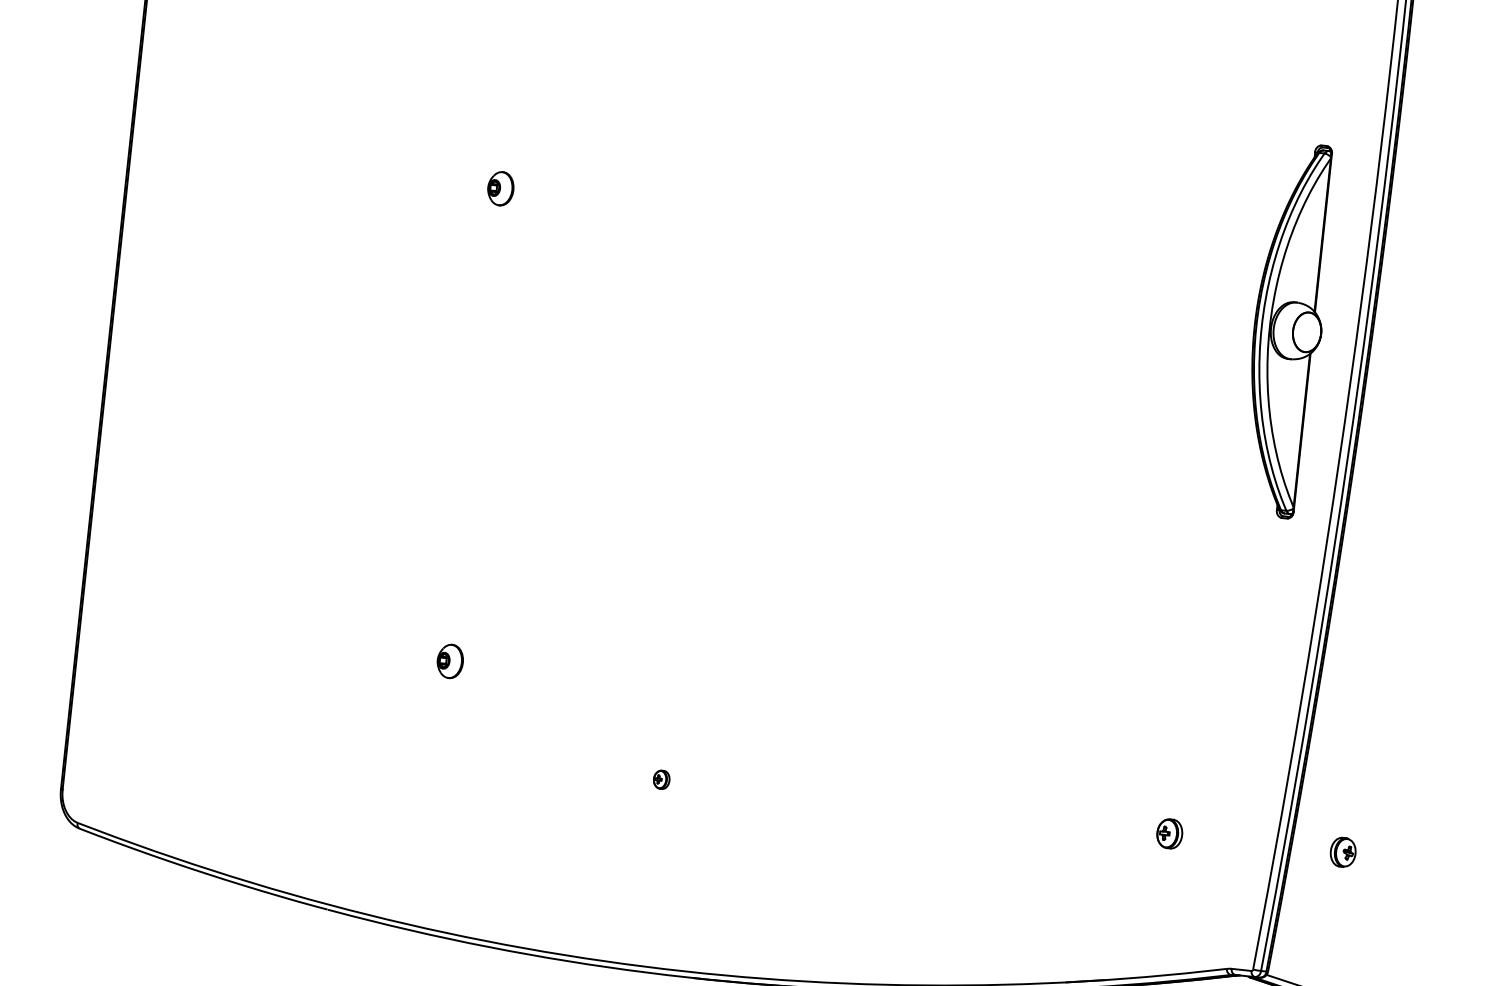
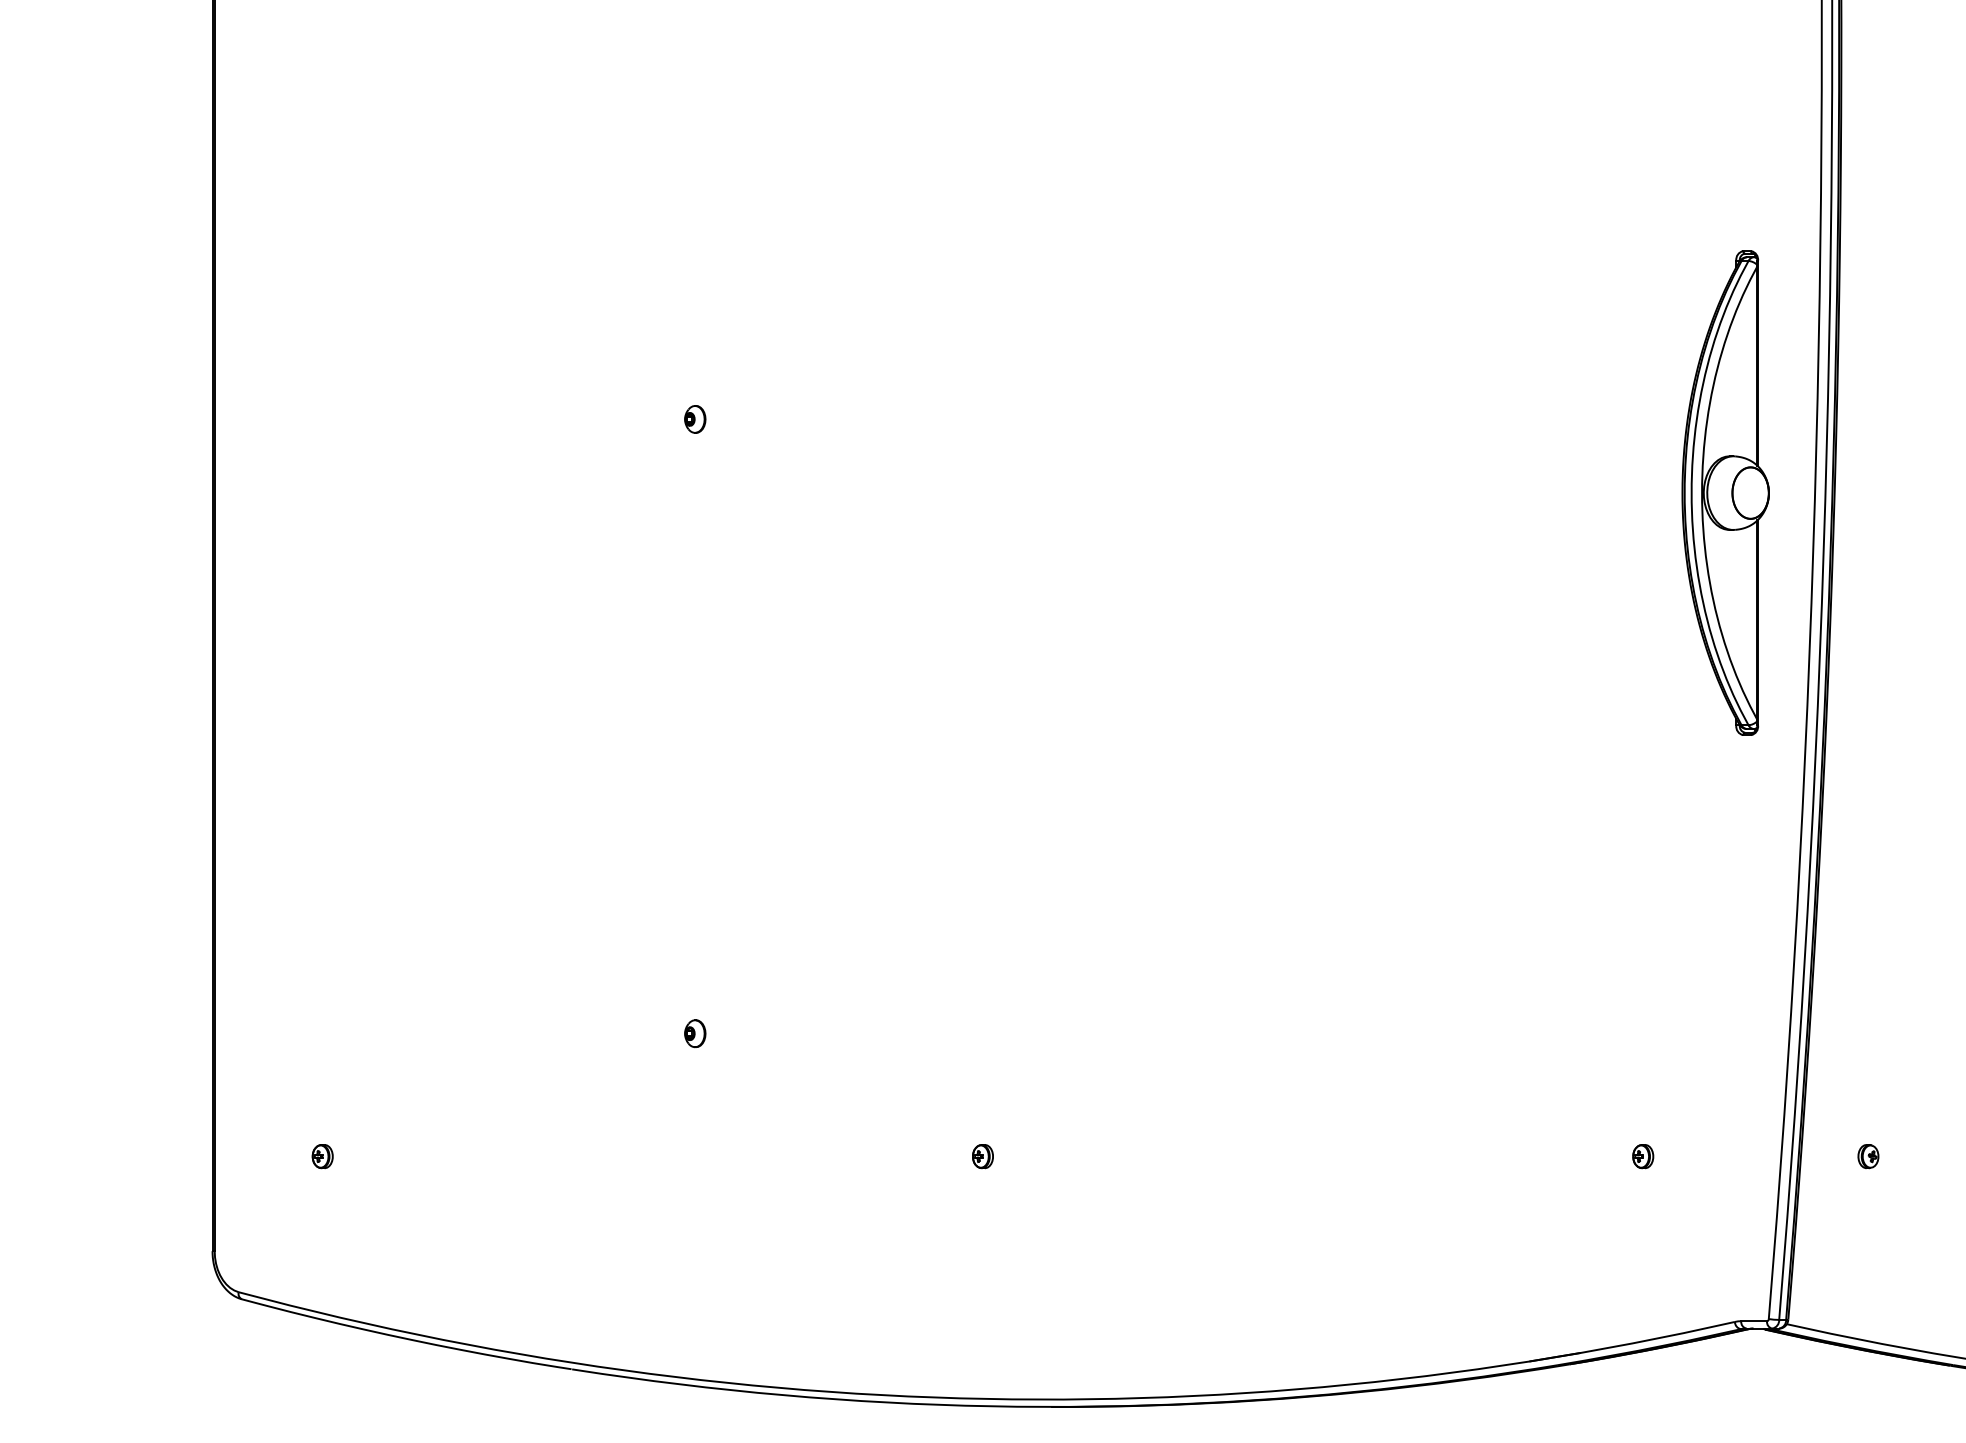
part: (501, 188) -> (695, 419), size x0.62
part: (450, 661) -> (695, 1033), size x0.62
part: (153, 725) -> (322, 1156), added
part: (1170, 834) -> (1643, 1156), size x0.62
part: (1343, 852) -> (1868, 1156), size x0.62

